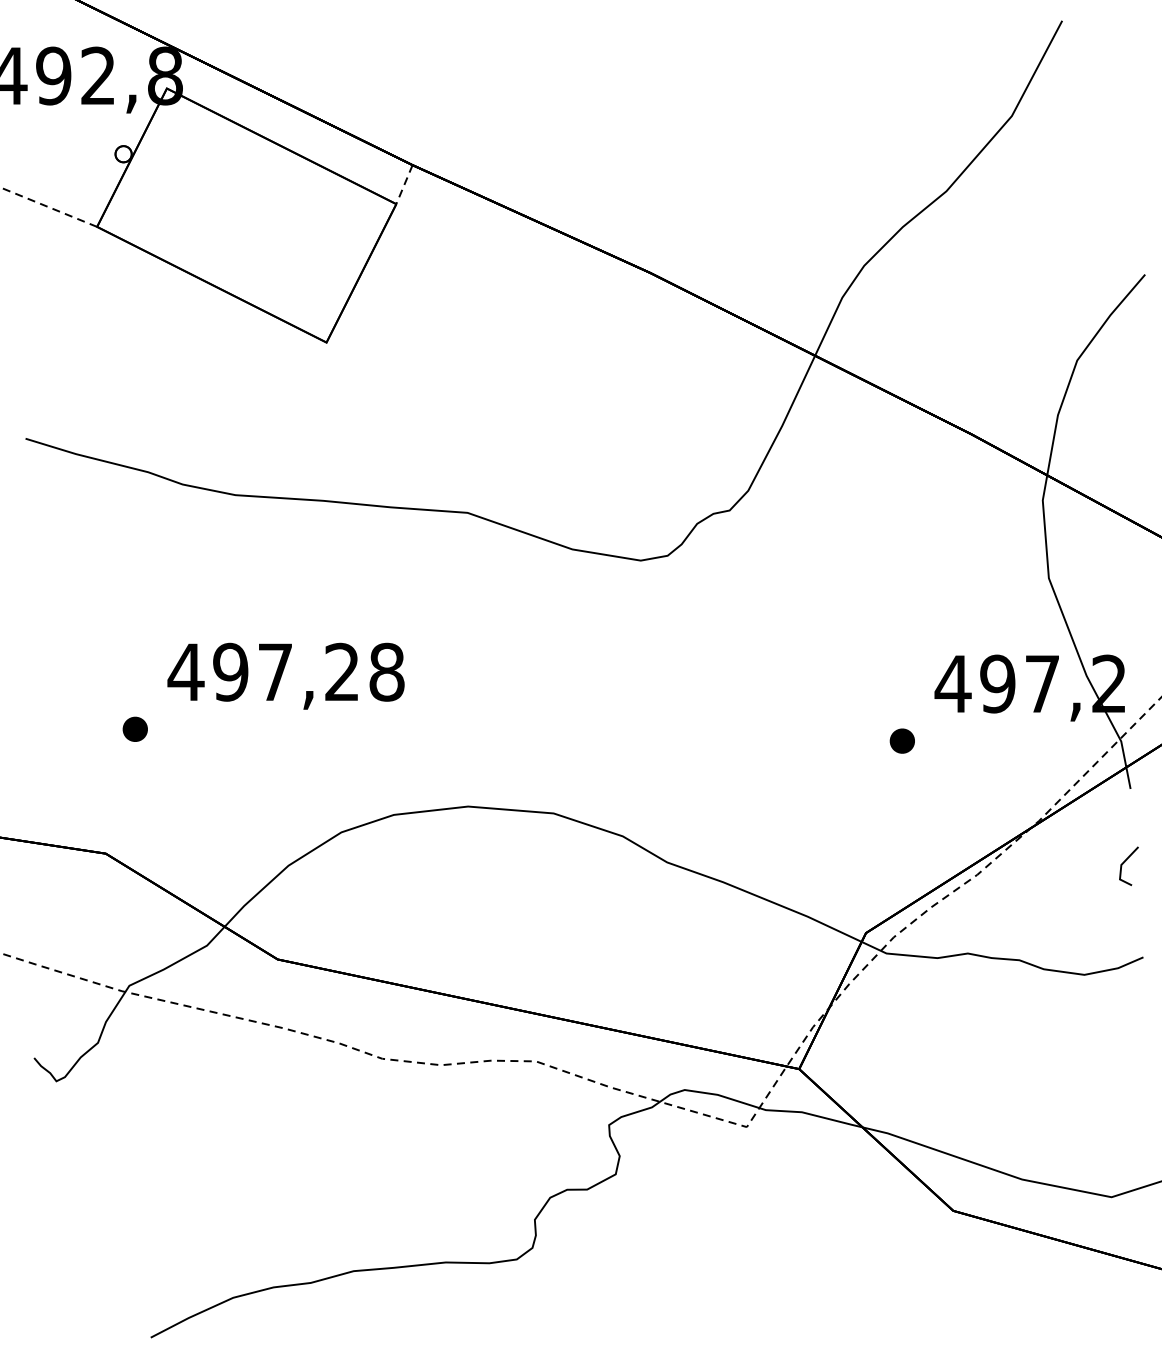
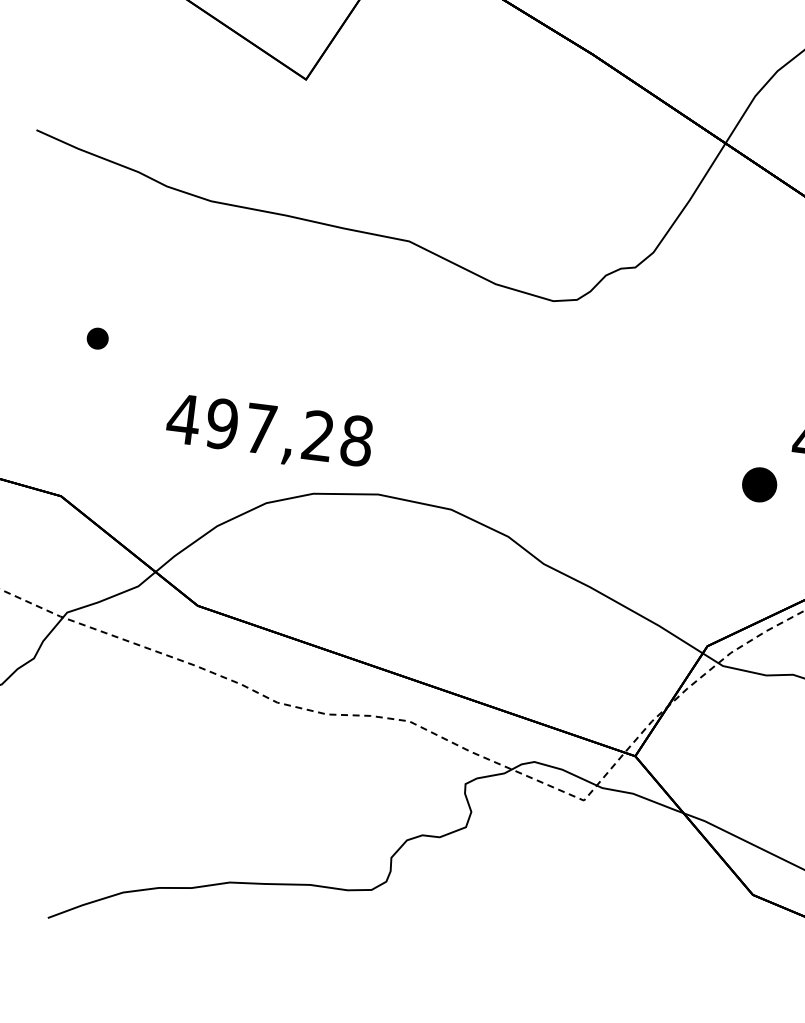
text: (285, 675) -> (269, 432), moved
part: (134, 728) -> (97, 337), moved
part: (901, 740) -> (758, 484), size x1.6

